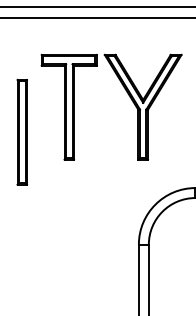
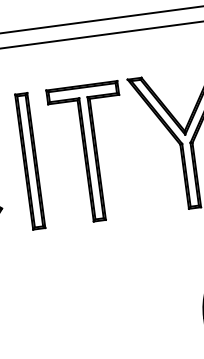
part: (21, 131) -> (29, 160), moved

